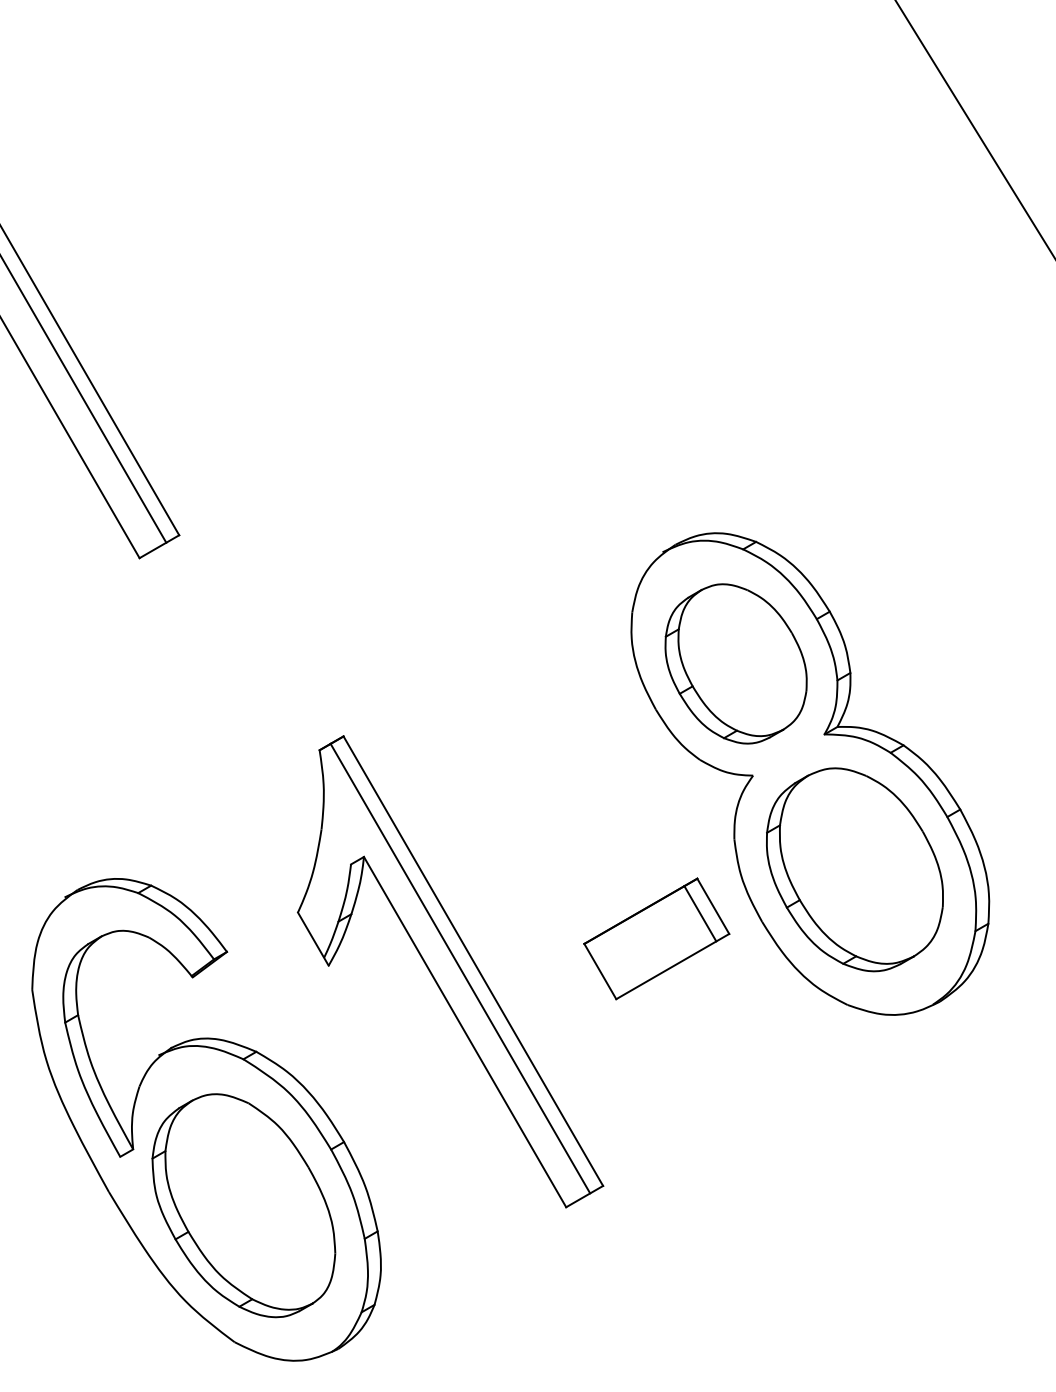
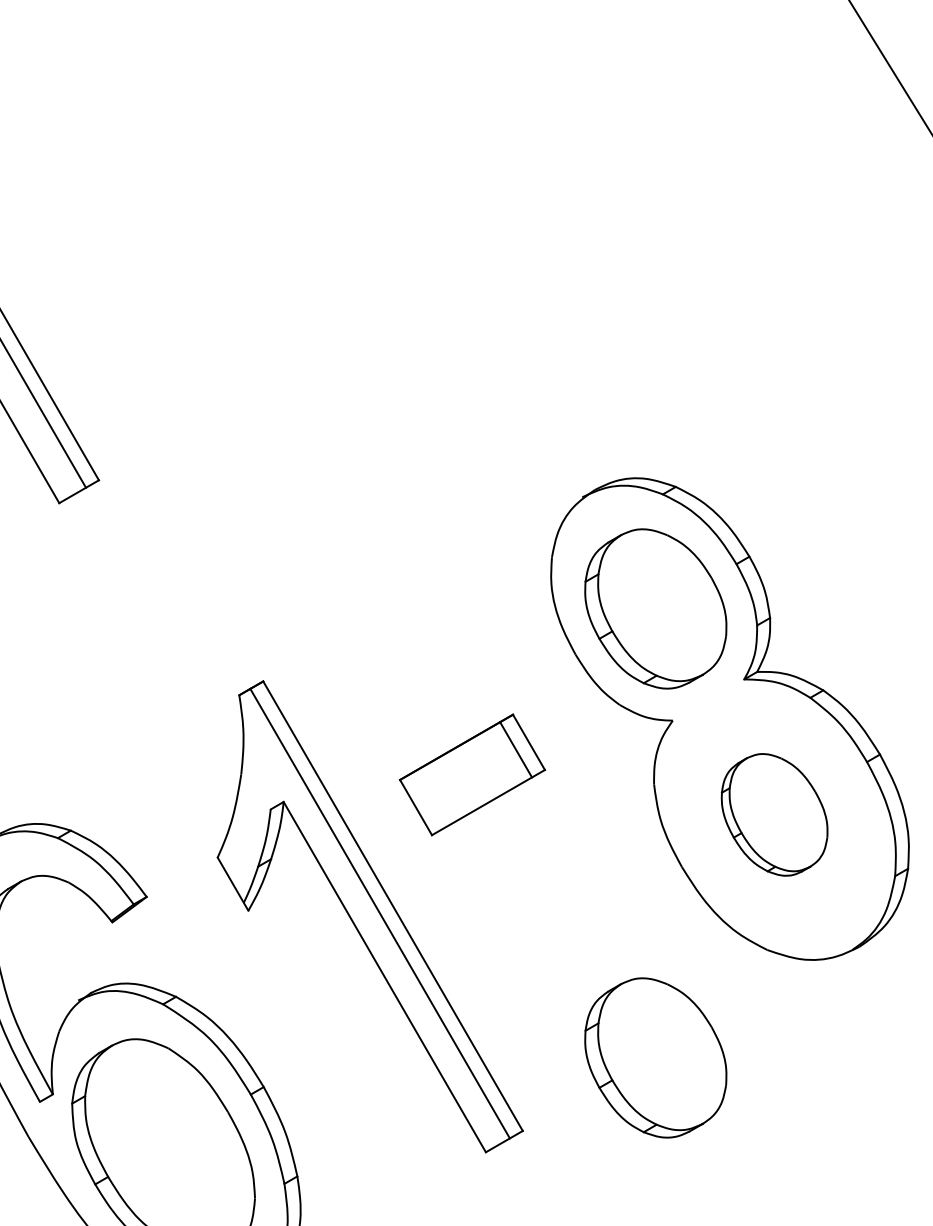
part: (854, 869) -> (774, 814), size x0.6
part: (656, 938) -> (472, 774), moved
part: (735, 1112) -> (655, 1057), added

